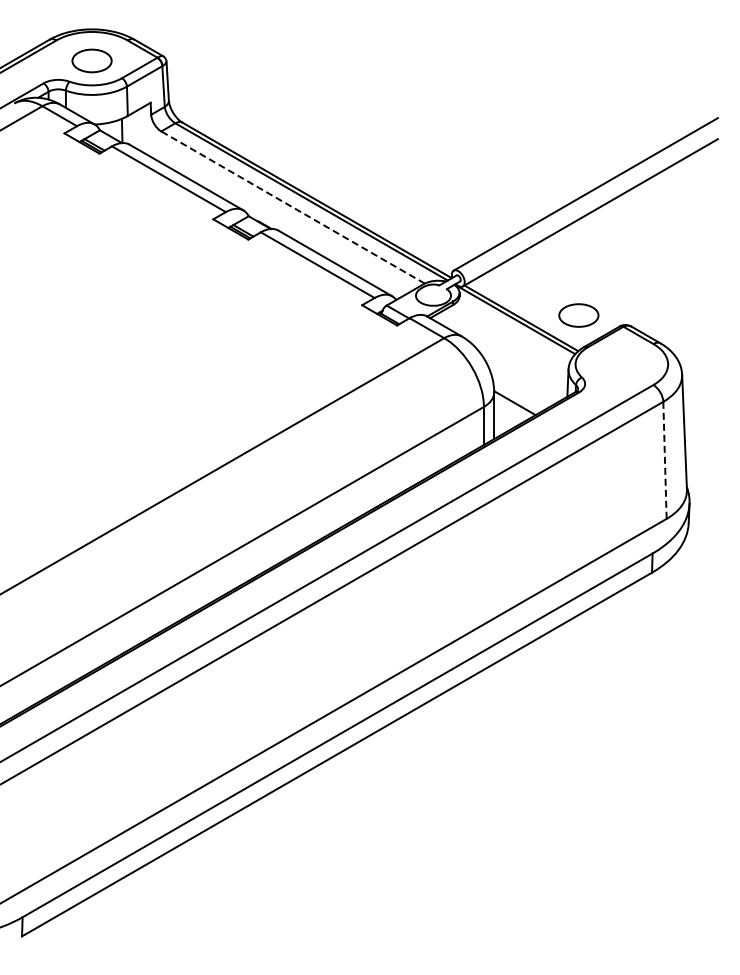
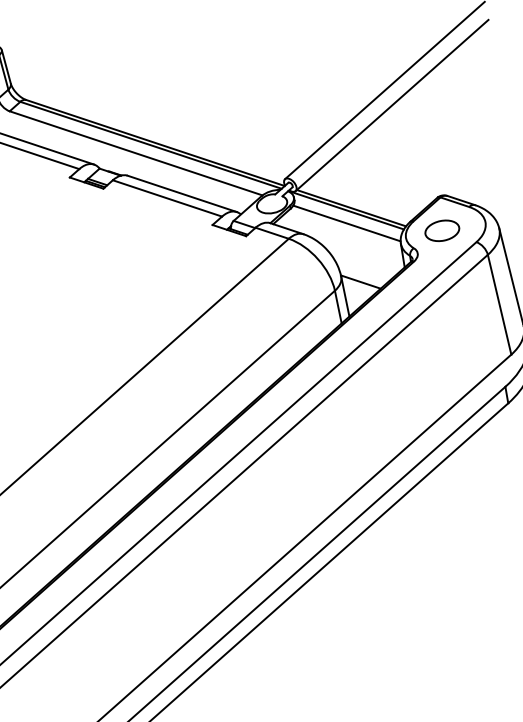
line: (292, 207) -> (135, 153), dashed -> solid
part: (578, 315) -> (442, 230), moved
line: (512, 334) -> (346, 223), added
line: (664, 460) -> (499, 304), dashed -> solid

